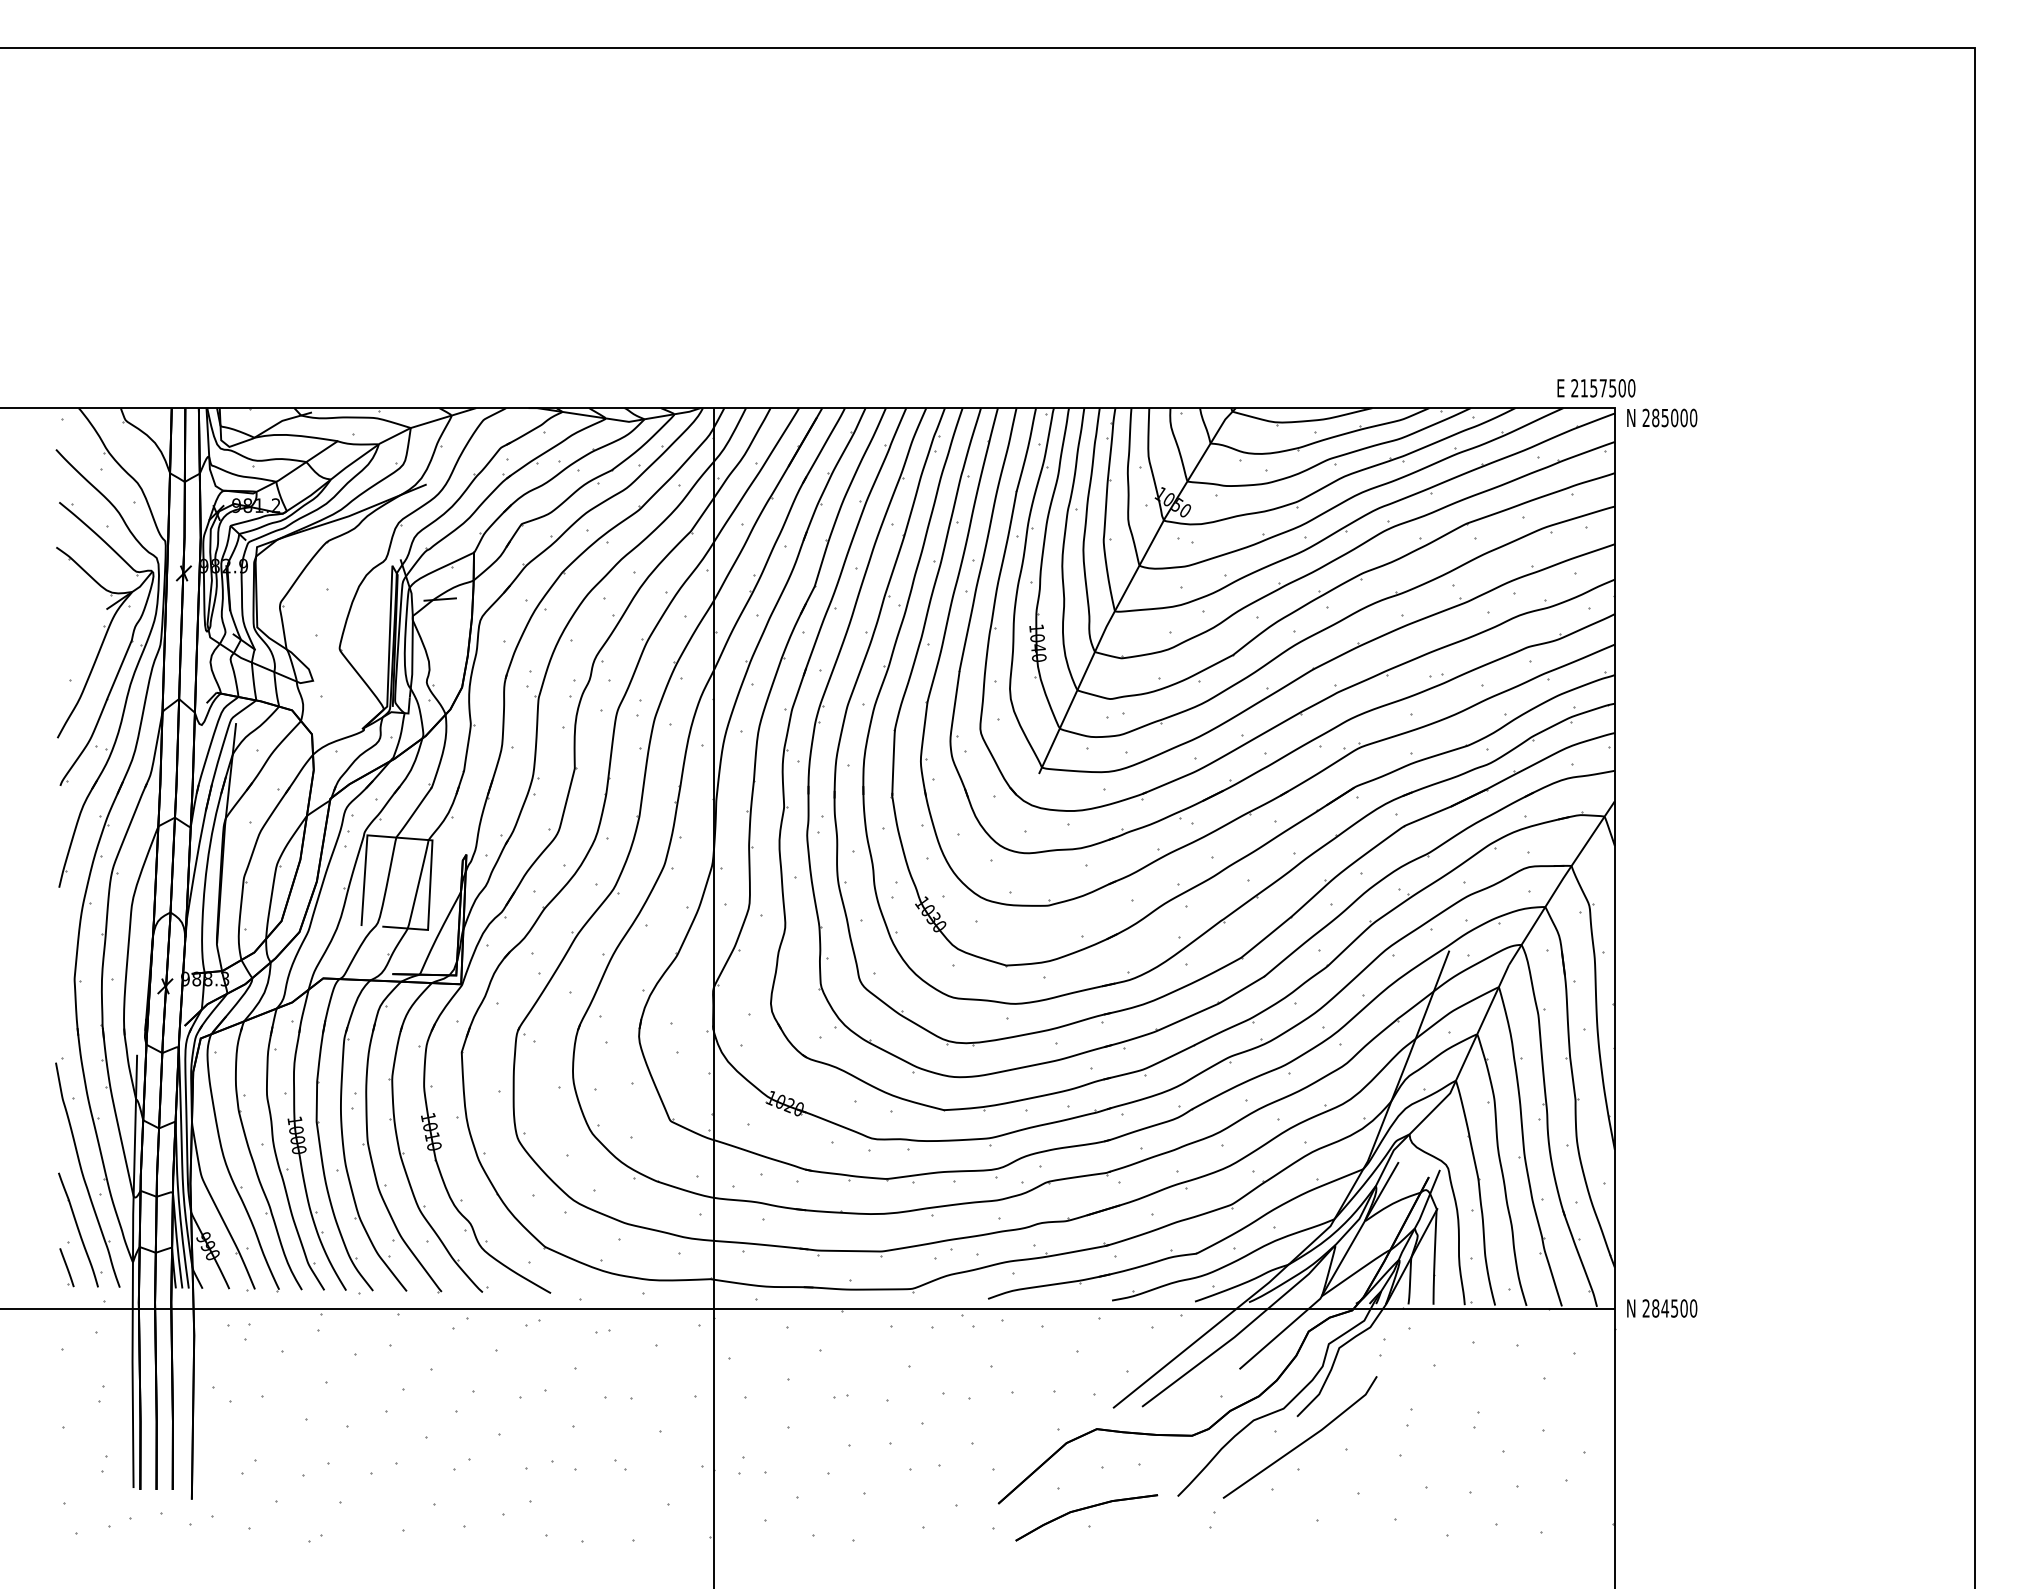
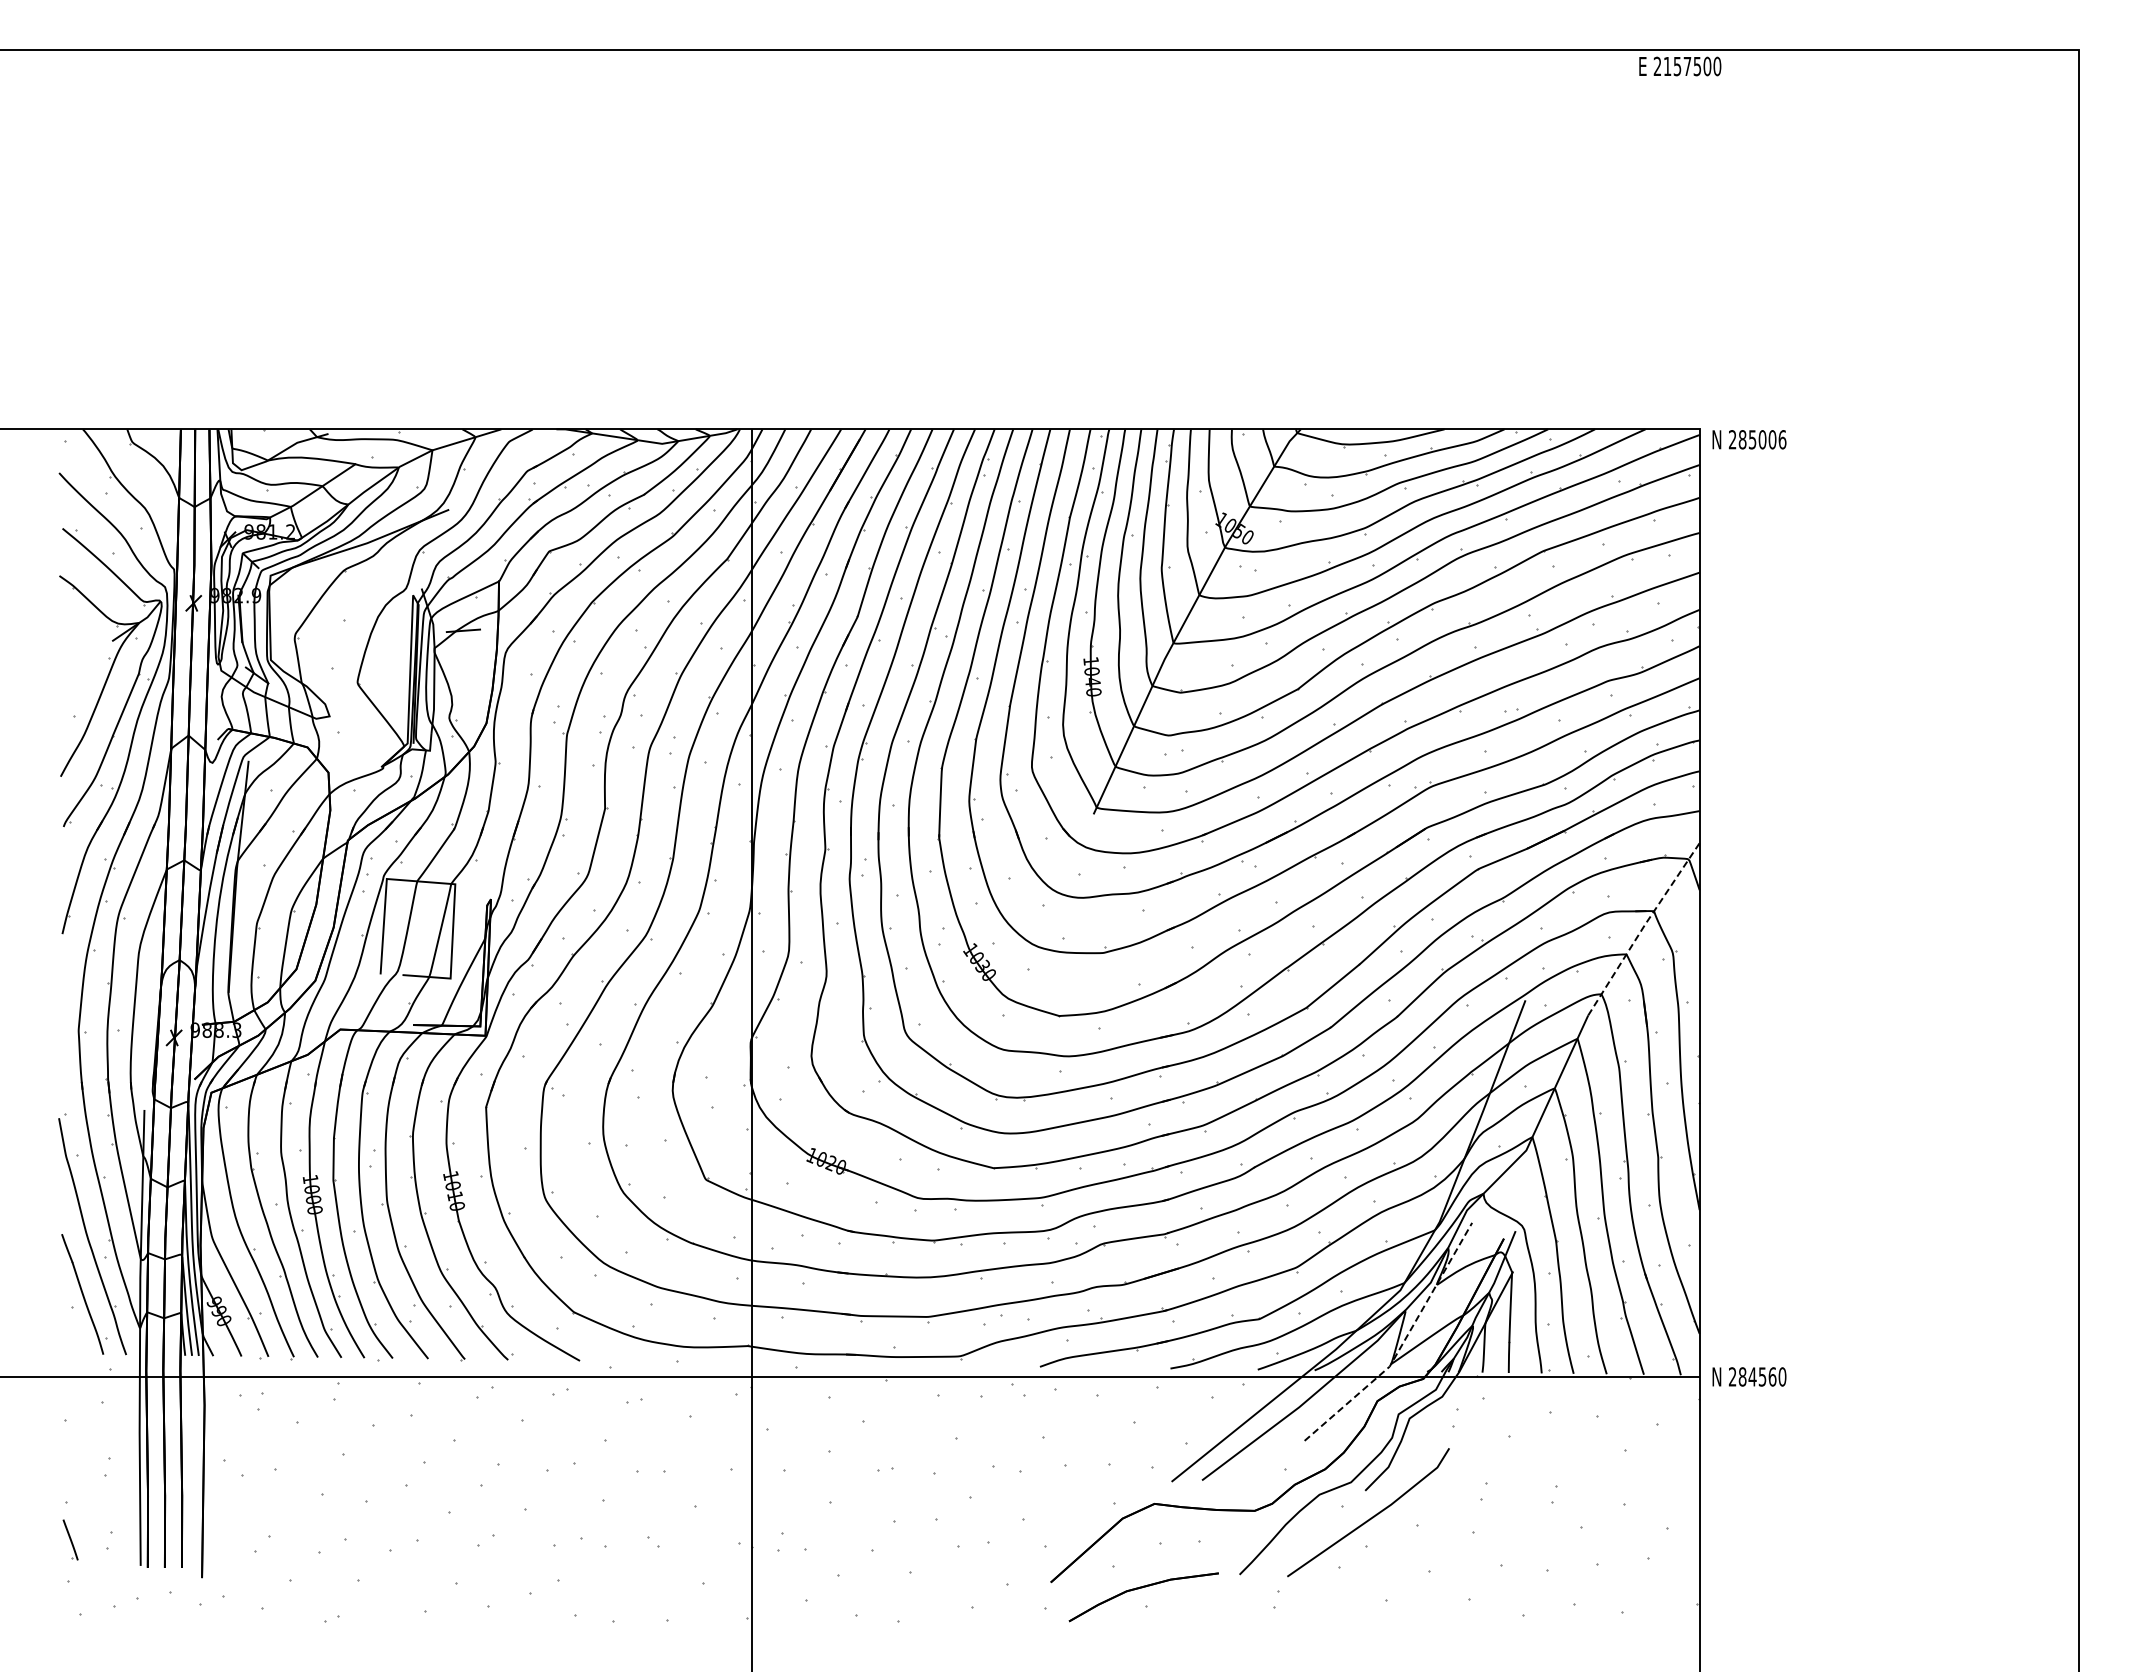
text: (1596, 388) -> (1680, 66), moved
text: (1693, 417) -> (1782, 439), 285000 -> 285006
line: (1561, 881) -> (1643, 927), solid -> dashed
part: (66, 1267) -> (70, 1539), moved
line: (1332, 1277) -> (1402, 1344), solid -> dashed
text: (1684, 1308) -> (1772, 1376), 284500 -> 284560

